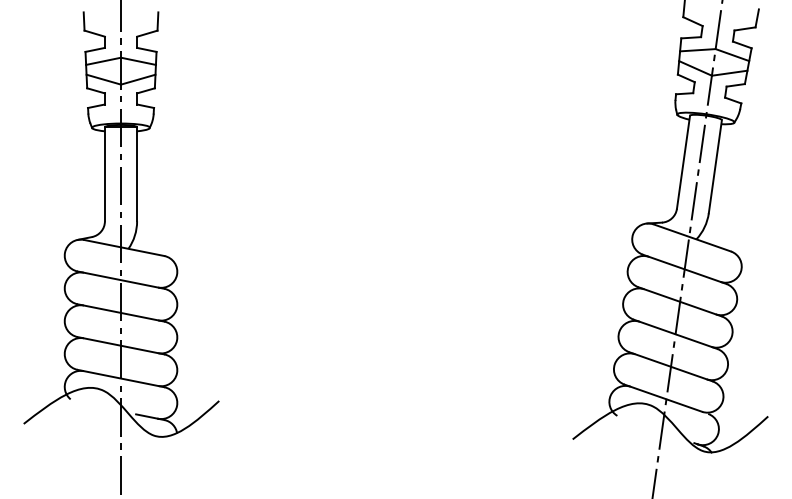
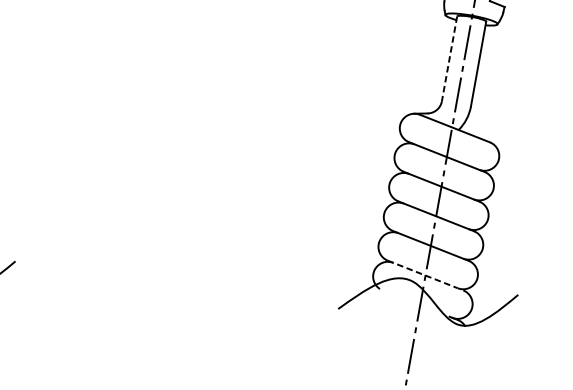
line: (683, 162) -> (449, 59), solid -> dashed
line: (663, 398) -> (422, 274), solid -> dashed

